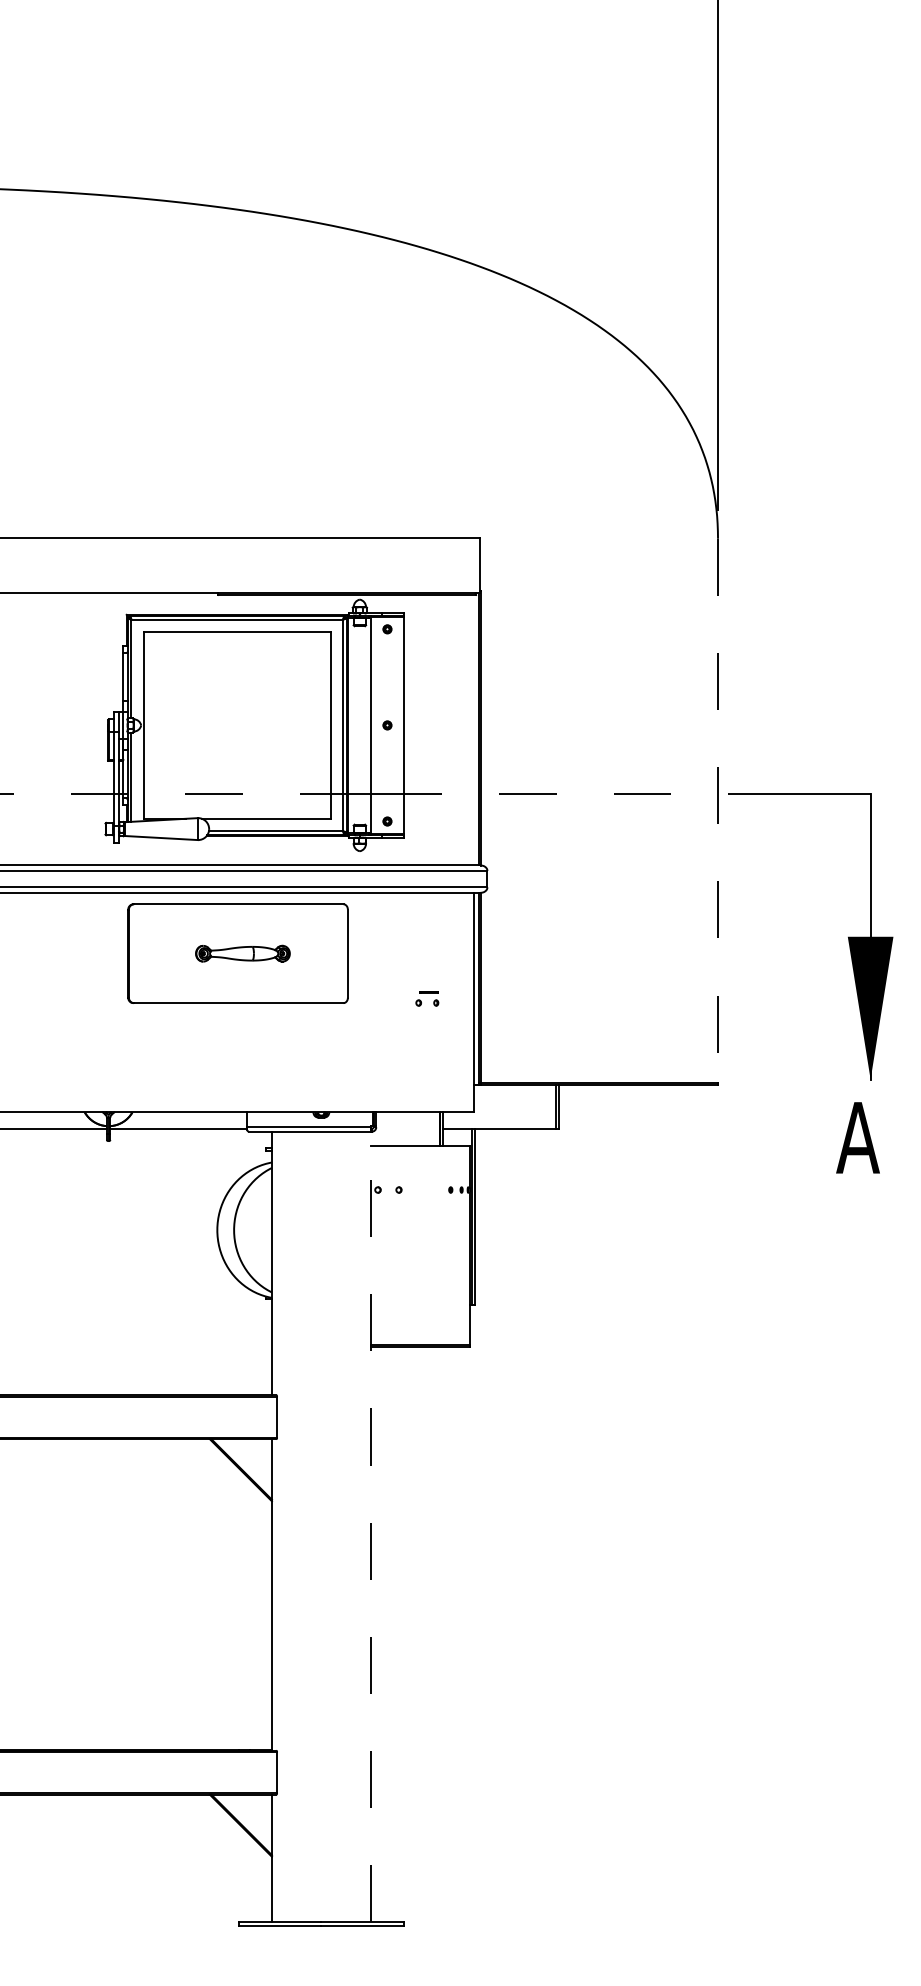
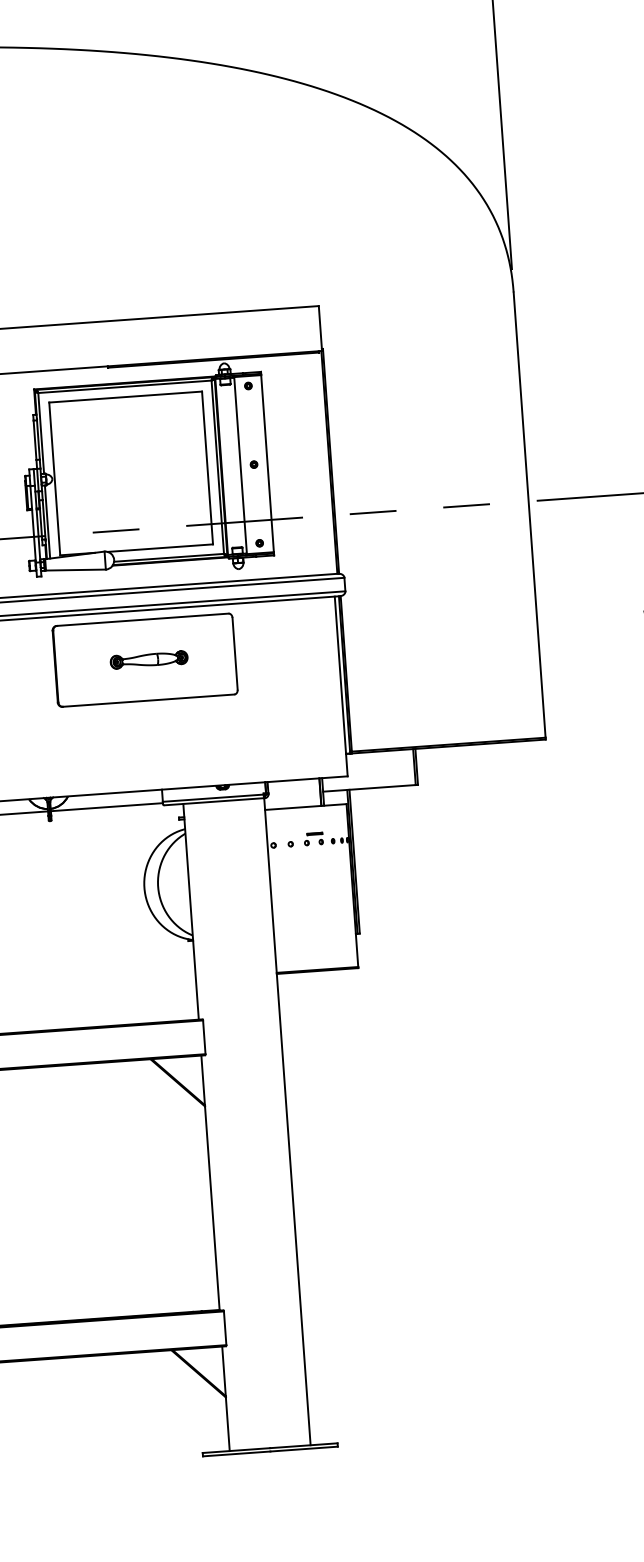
line: (718, 810) -> (530, 514), dashed -> solid
part: (427, 998) -> (313, 838), moved
line: (370, 1526) -> (287, 1121), dashed -> solid

